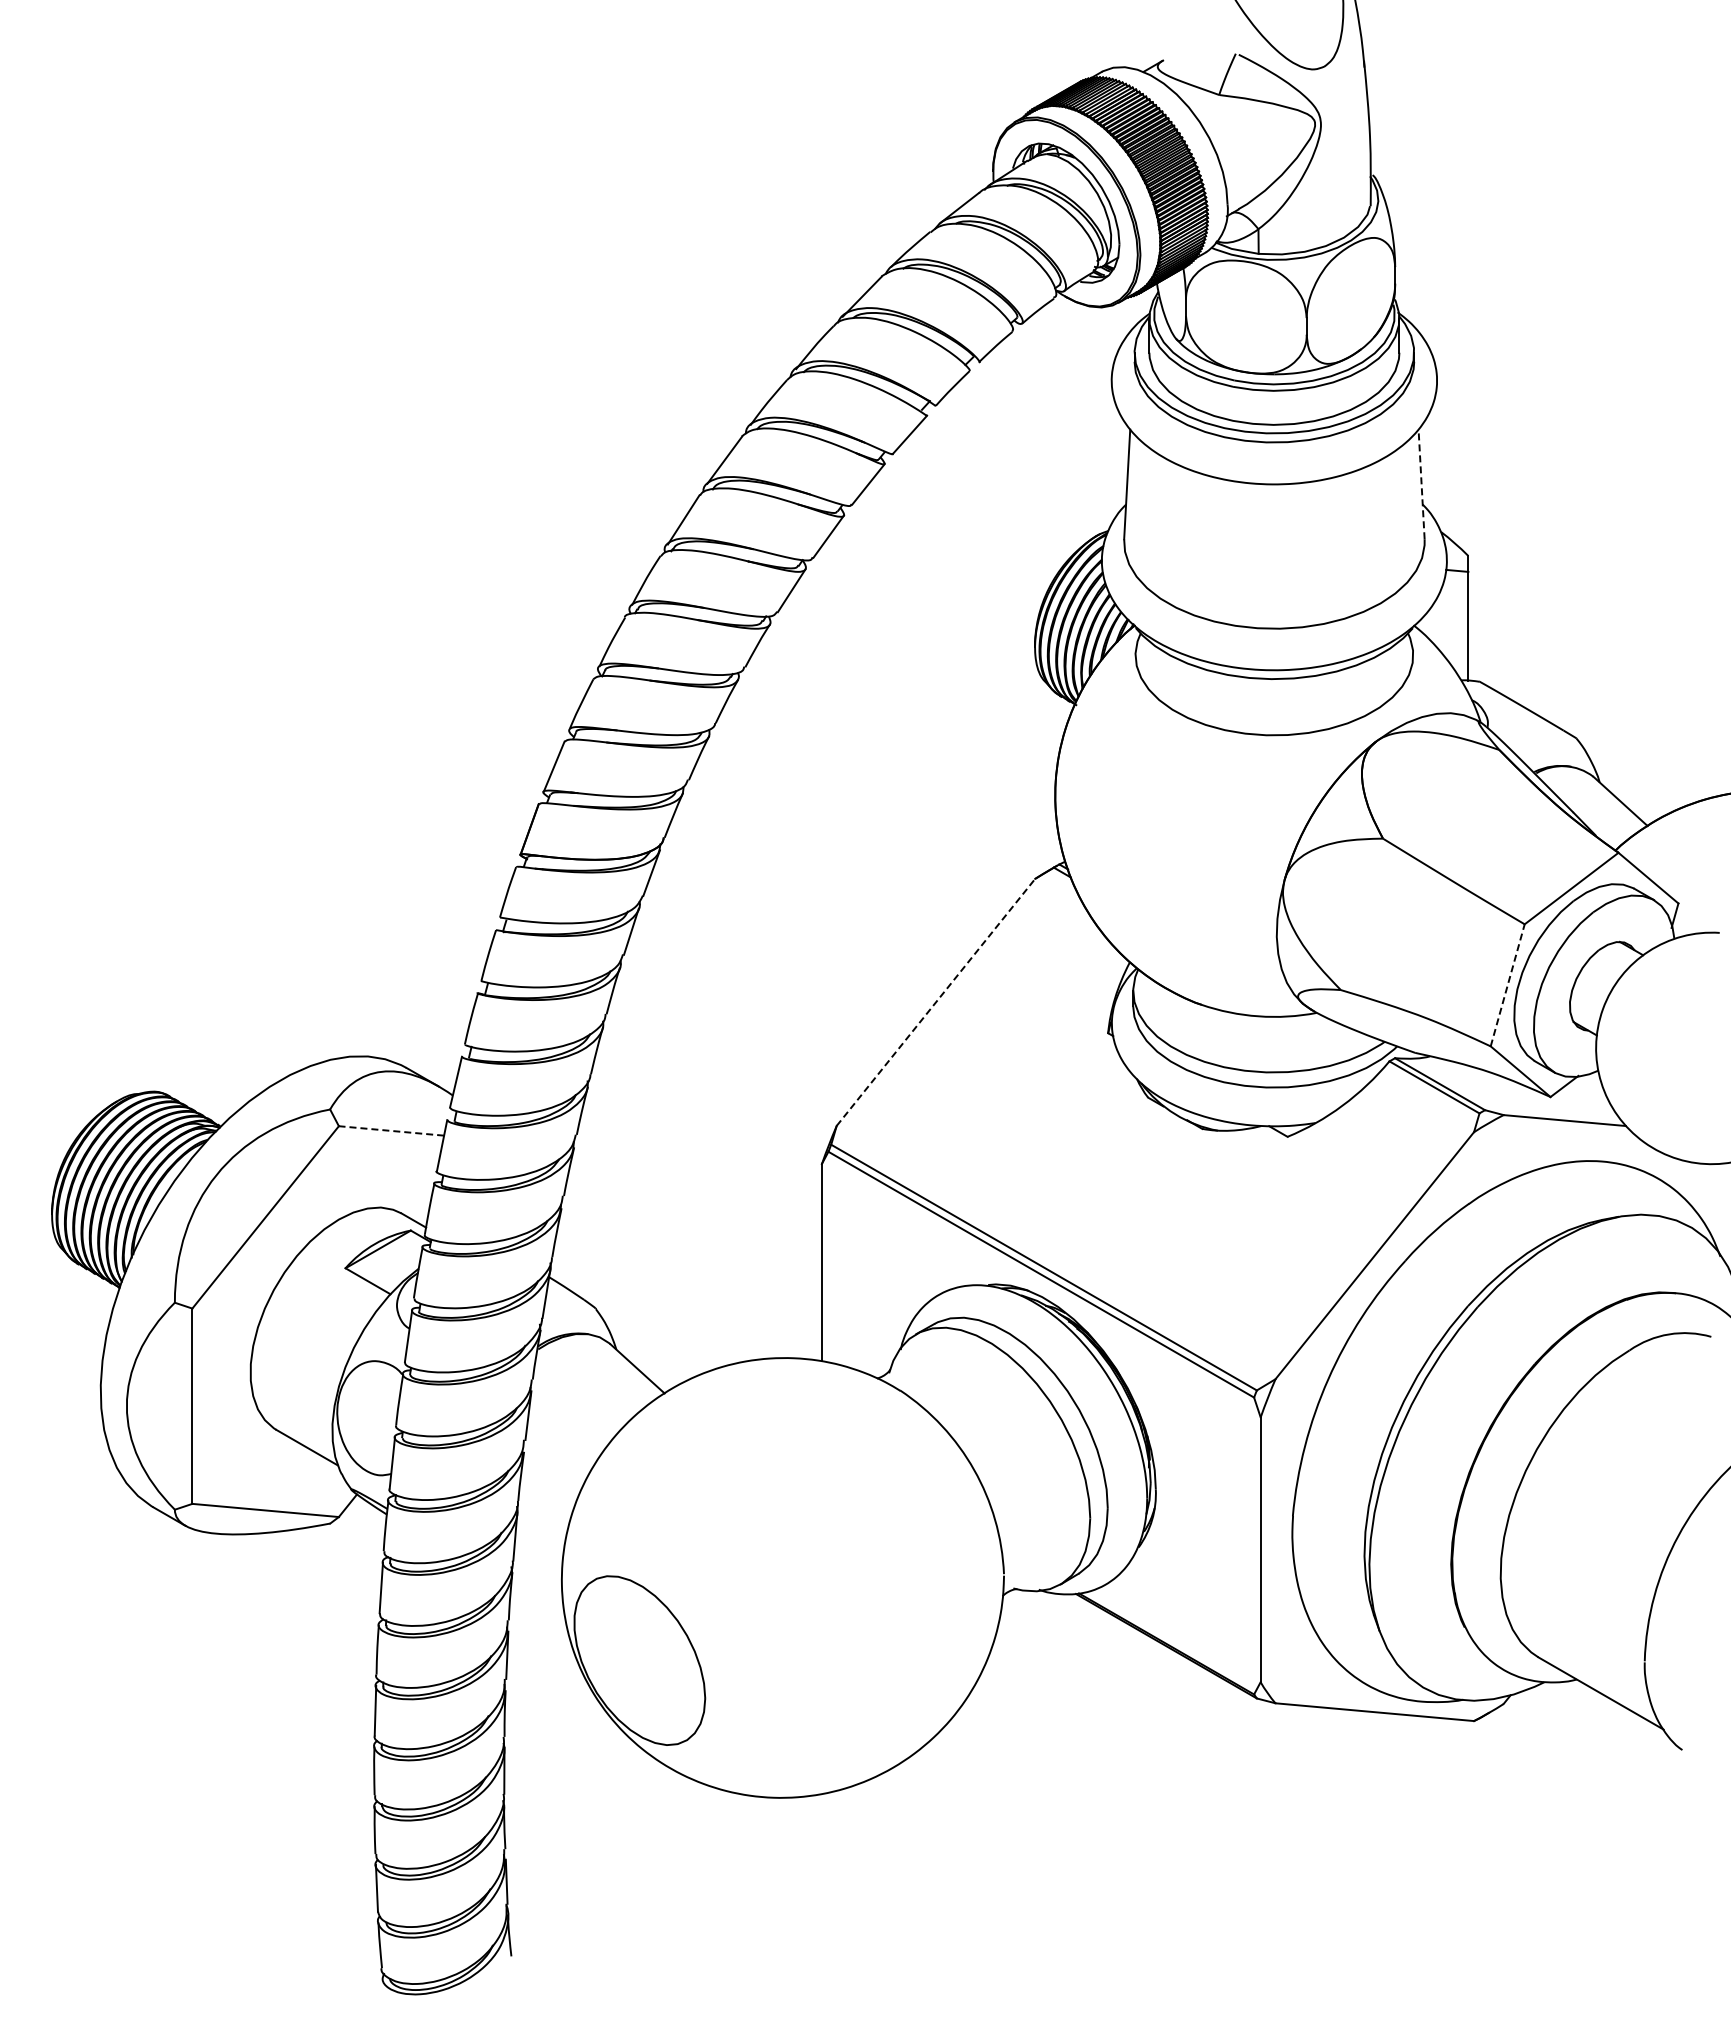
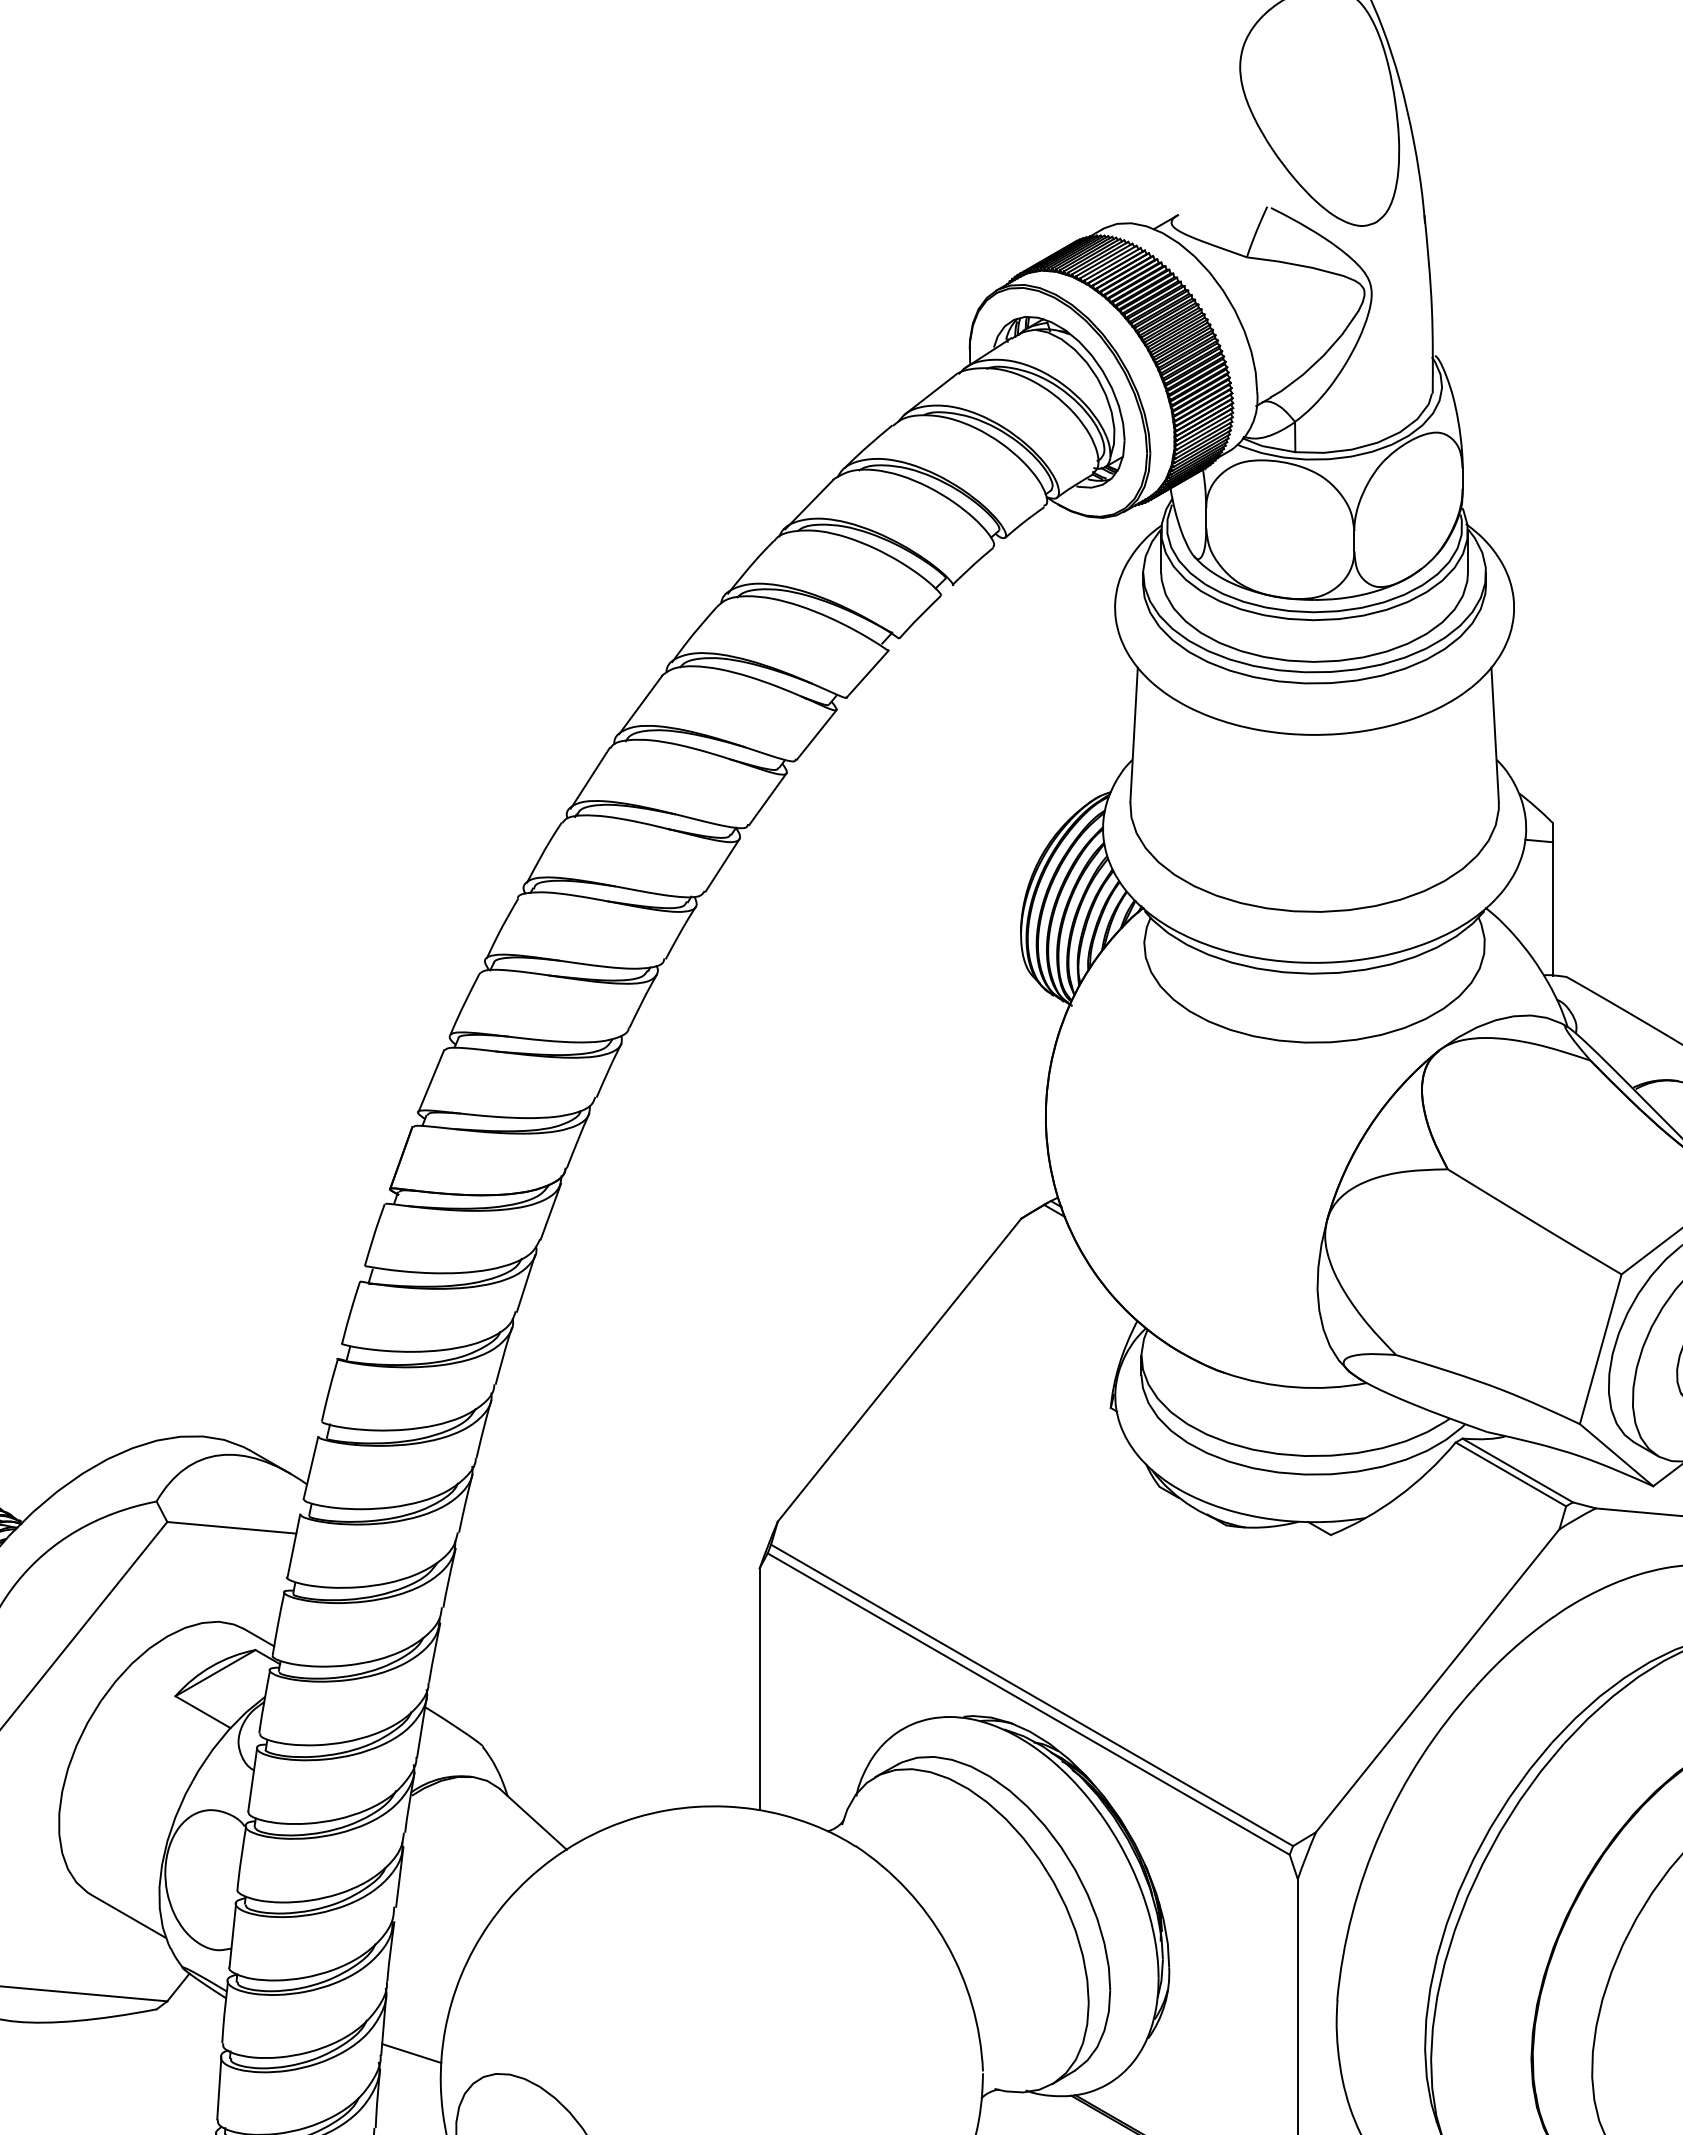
line: (1421, 484) -> (1495, 735), dashed -> solid
line: (1507, 984) -> (1600, 1348), dashed -> solid
line: (936, 1002) -> (900, 1370), dashed -> solid
line: (391, 1130) -> (231, 1527), dashed -> solid
line: (538, 1559) -> (412, 2053), added

